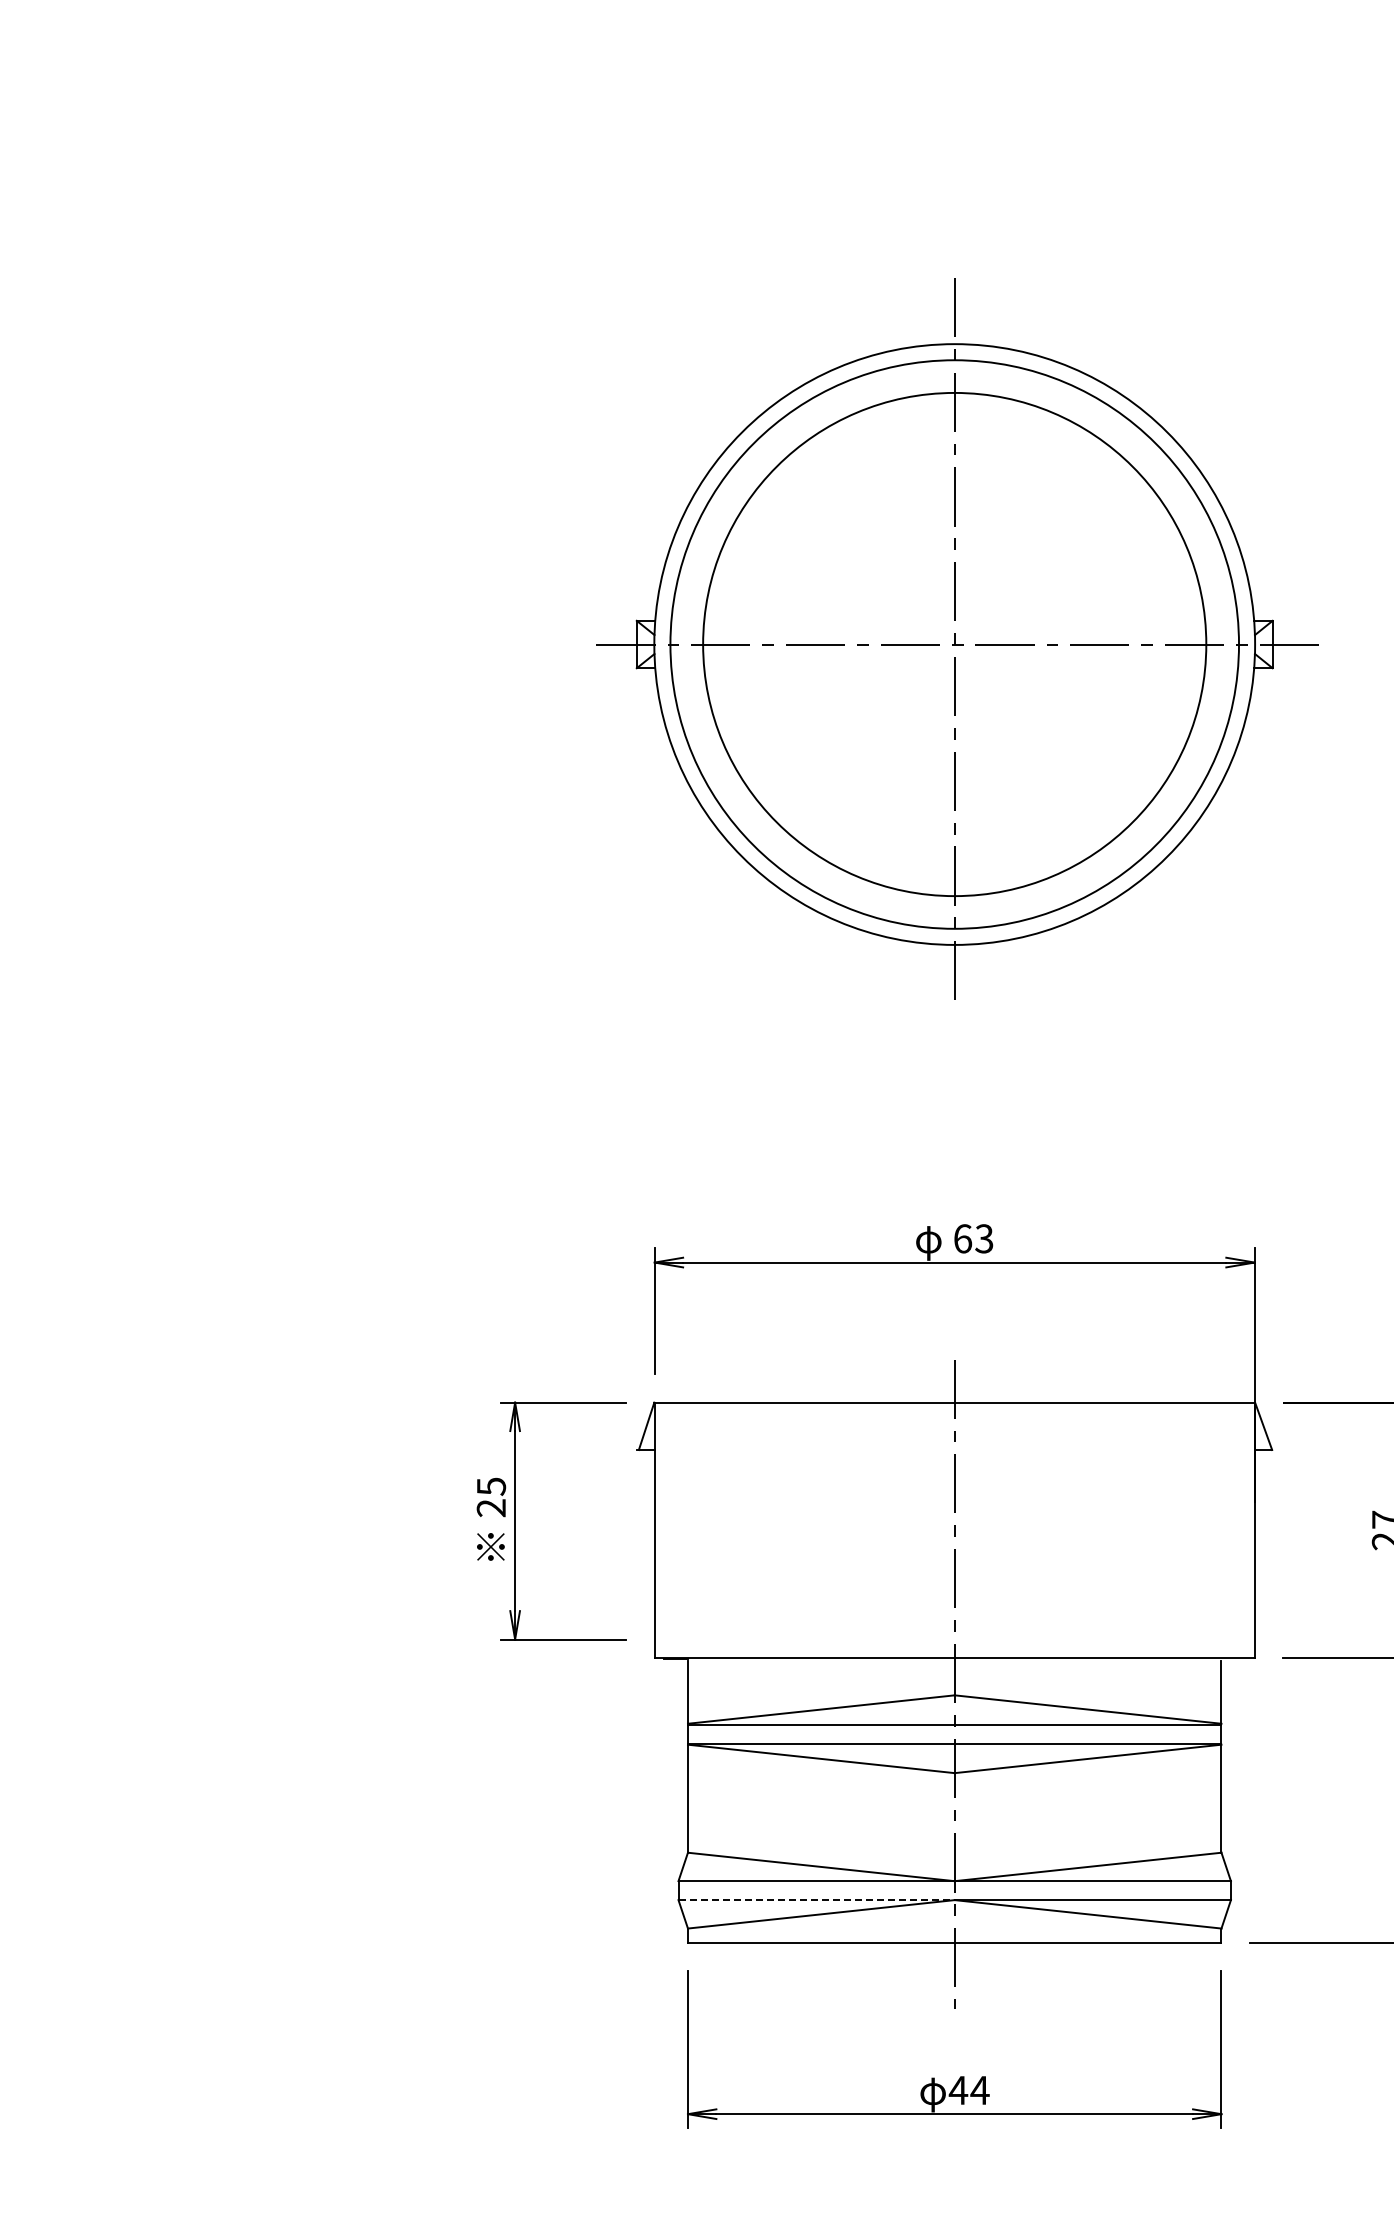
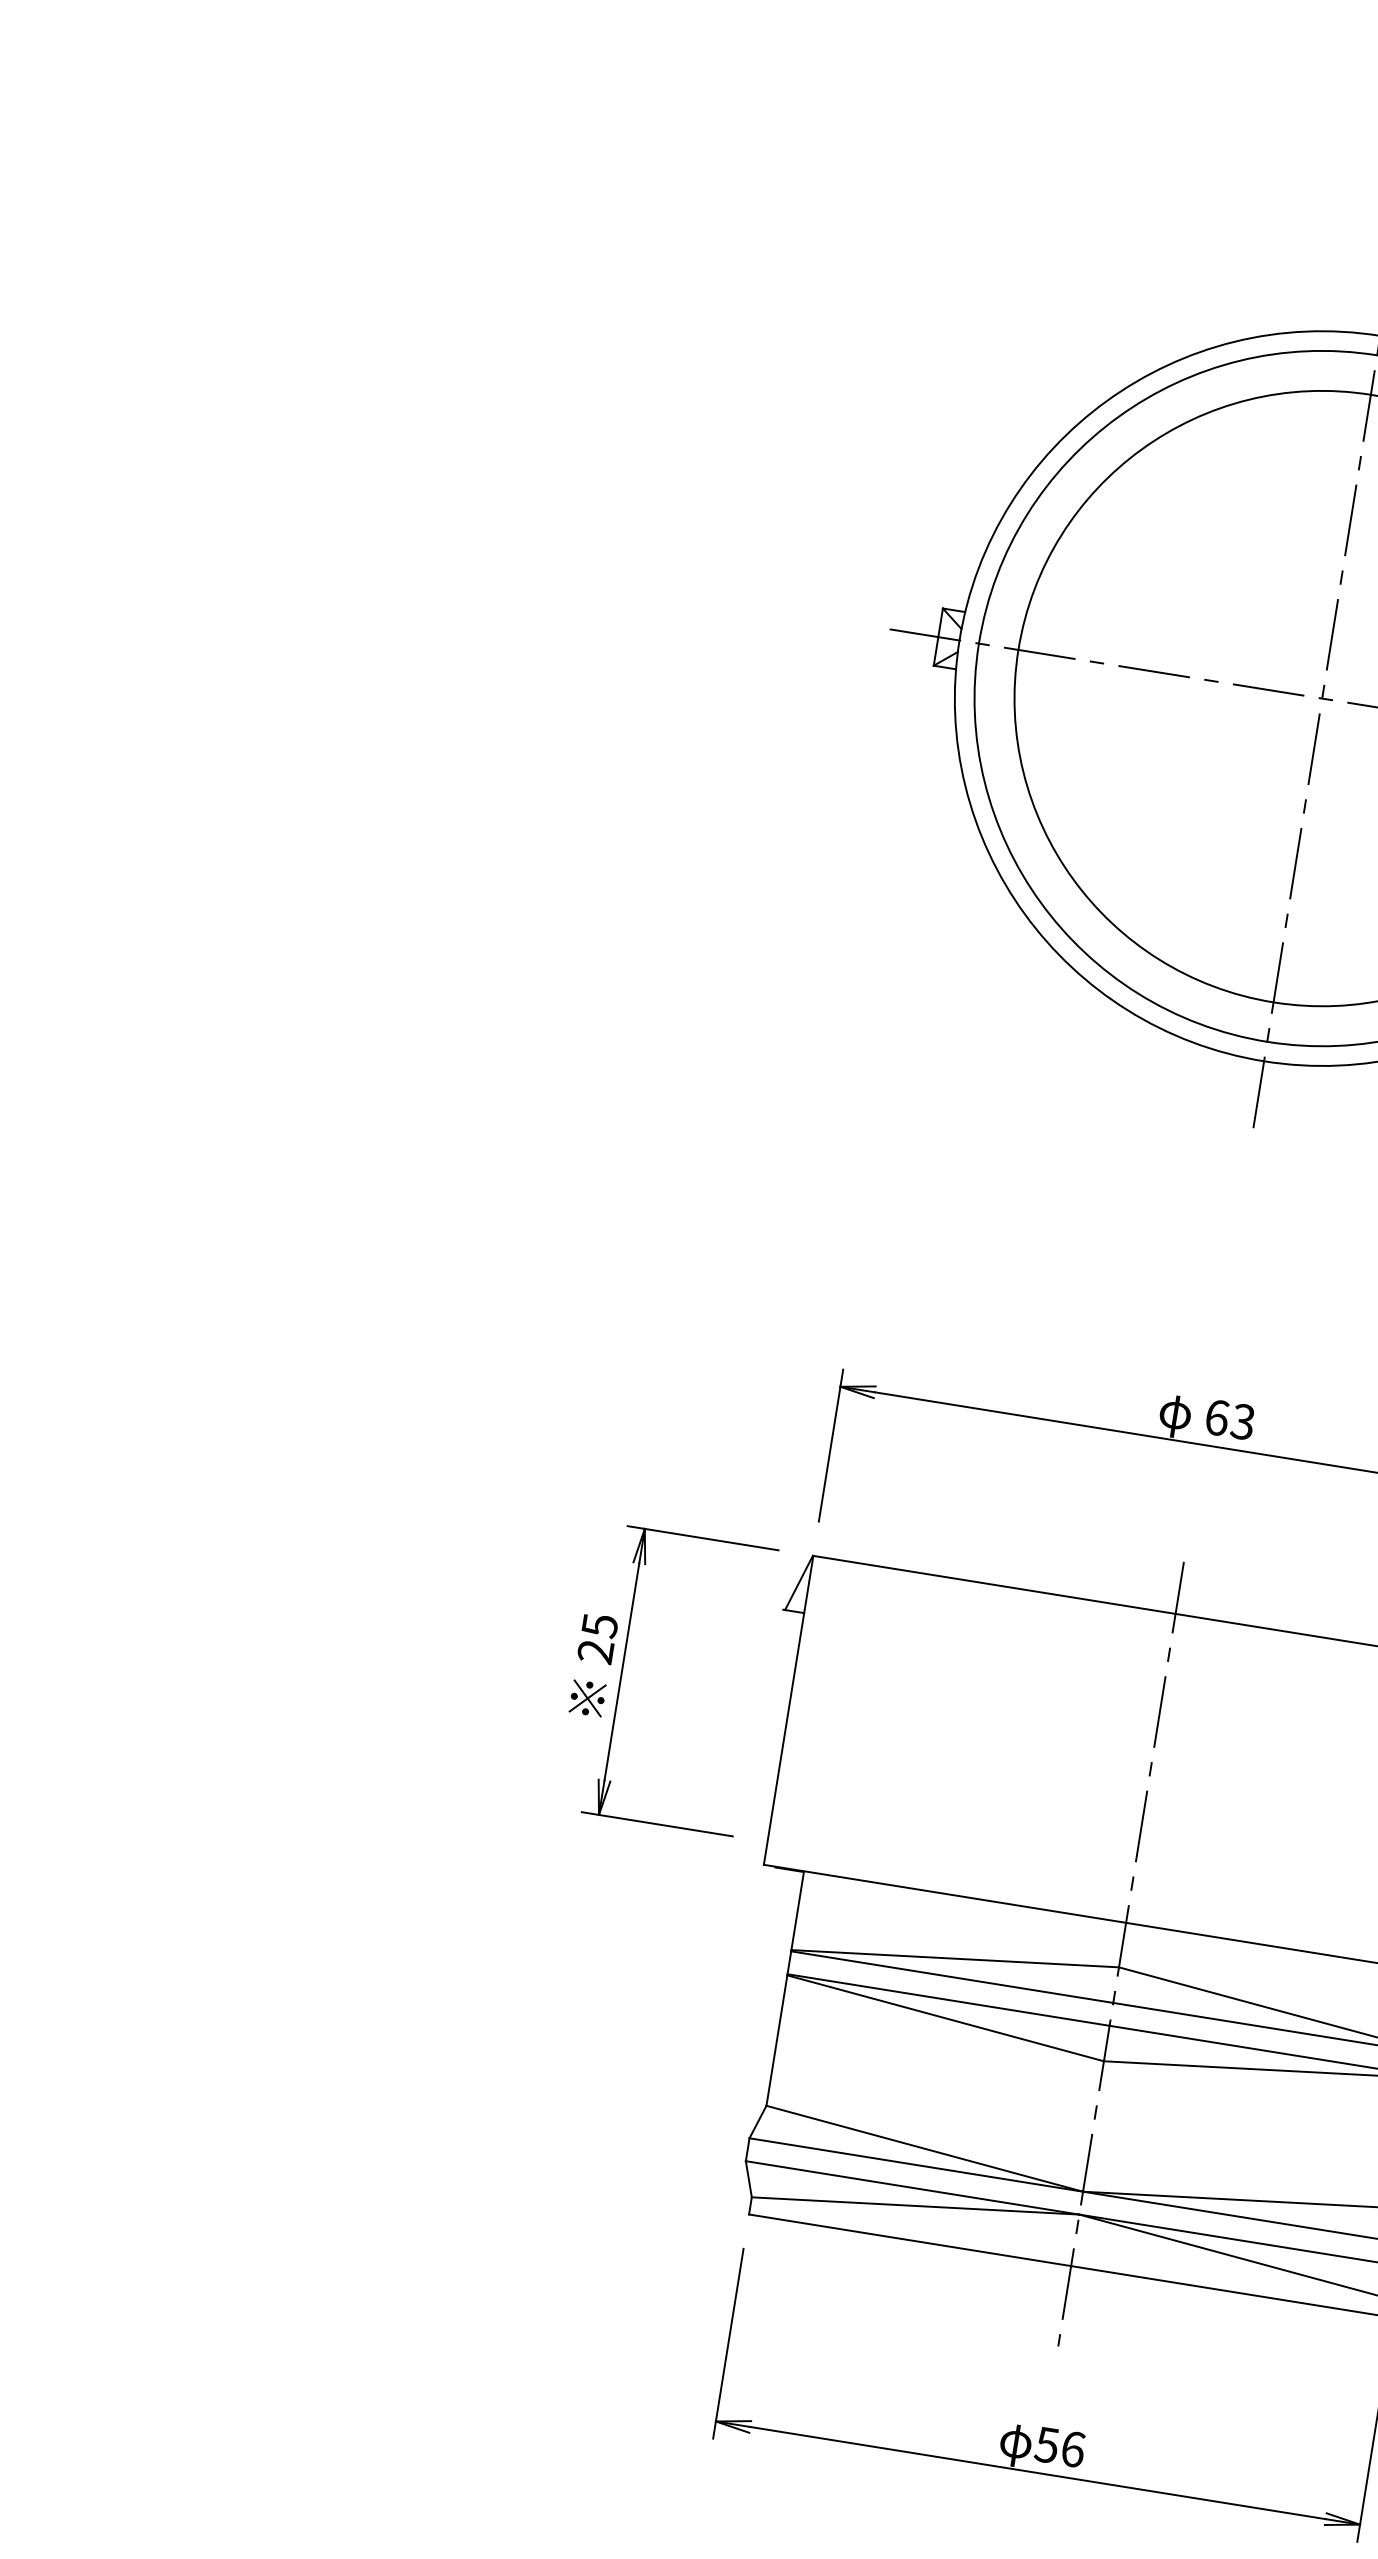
line: (817, 1900) -> (913, 2188), dashed -> solid
text: (968, 2090) -> (1059, 2447), 44 -> 56

